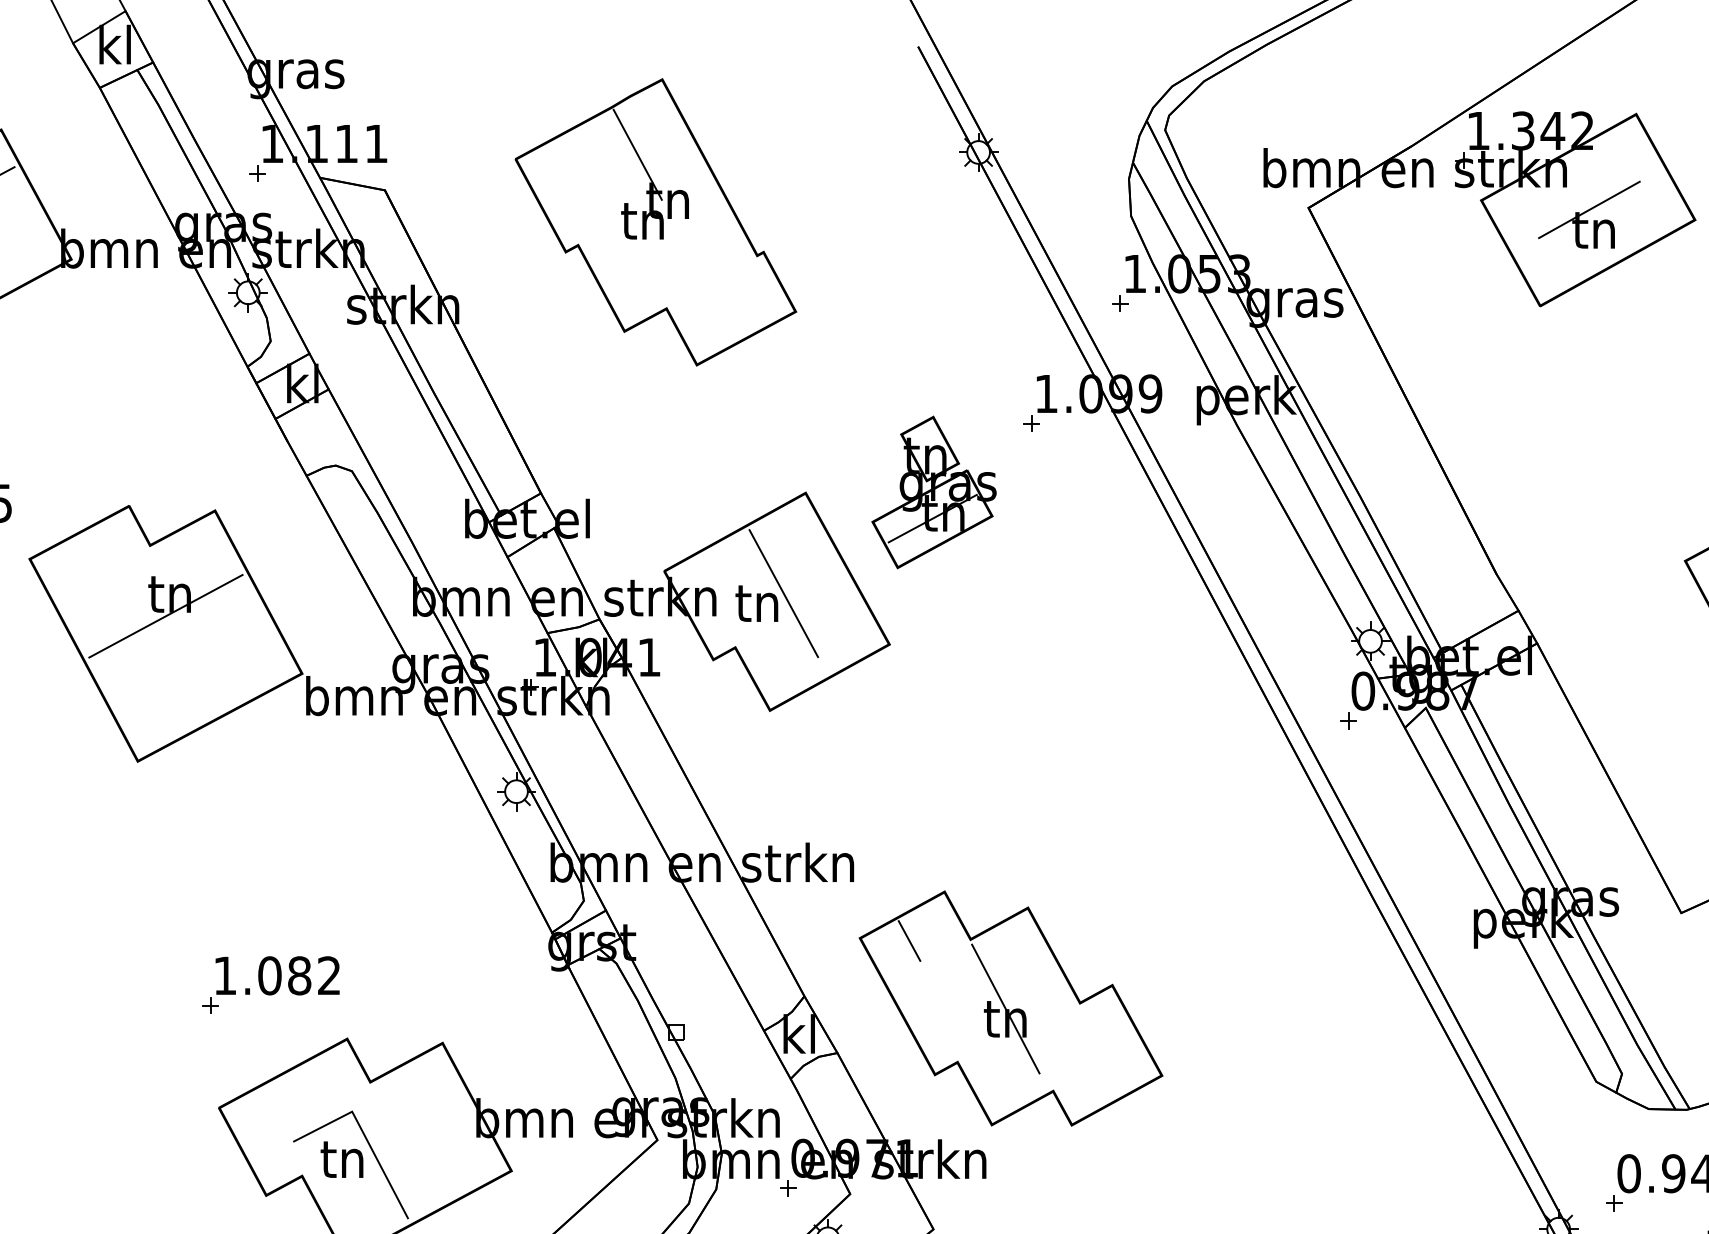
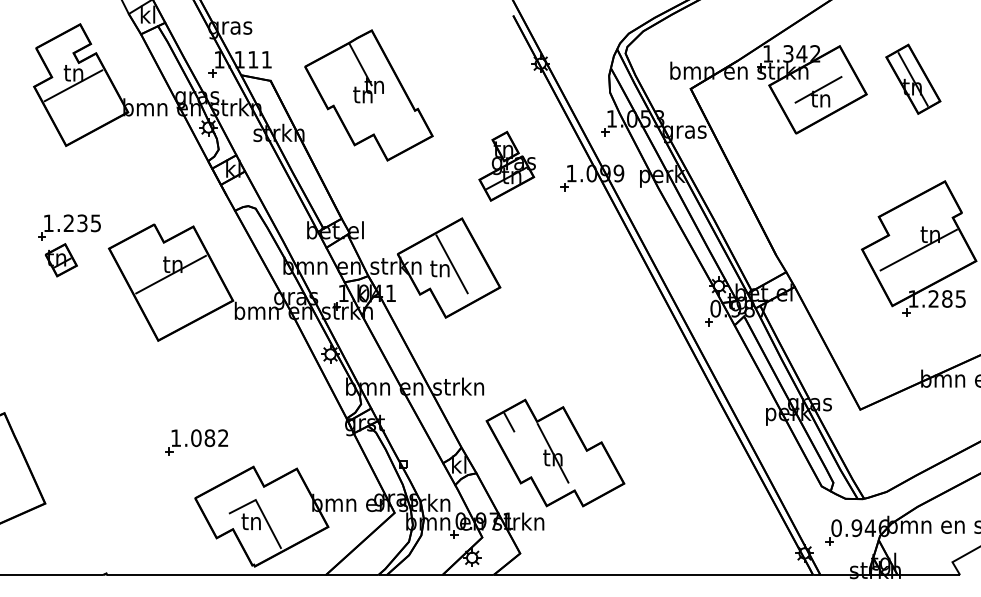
part: (654, 222) -> (368, 95), moved
part: (931, 490) -> (506, 165), moved
part: (270, 985) -> (196, 442), moved

